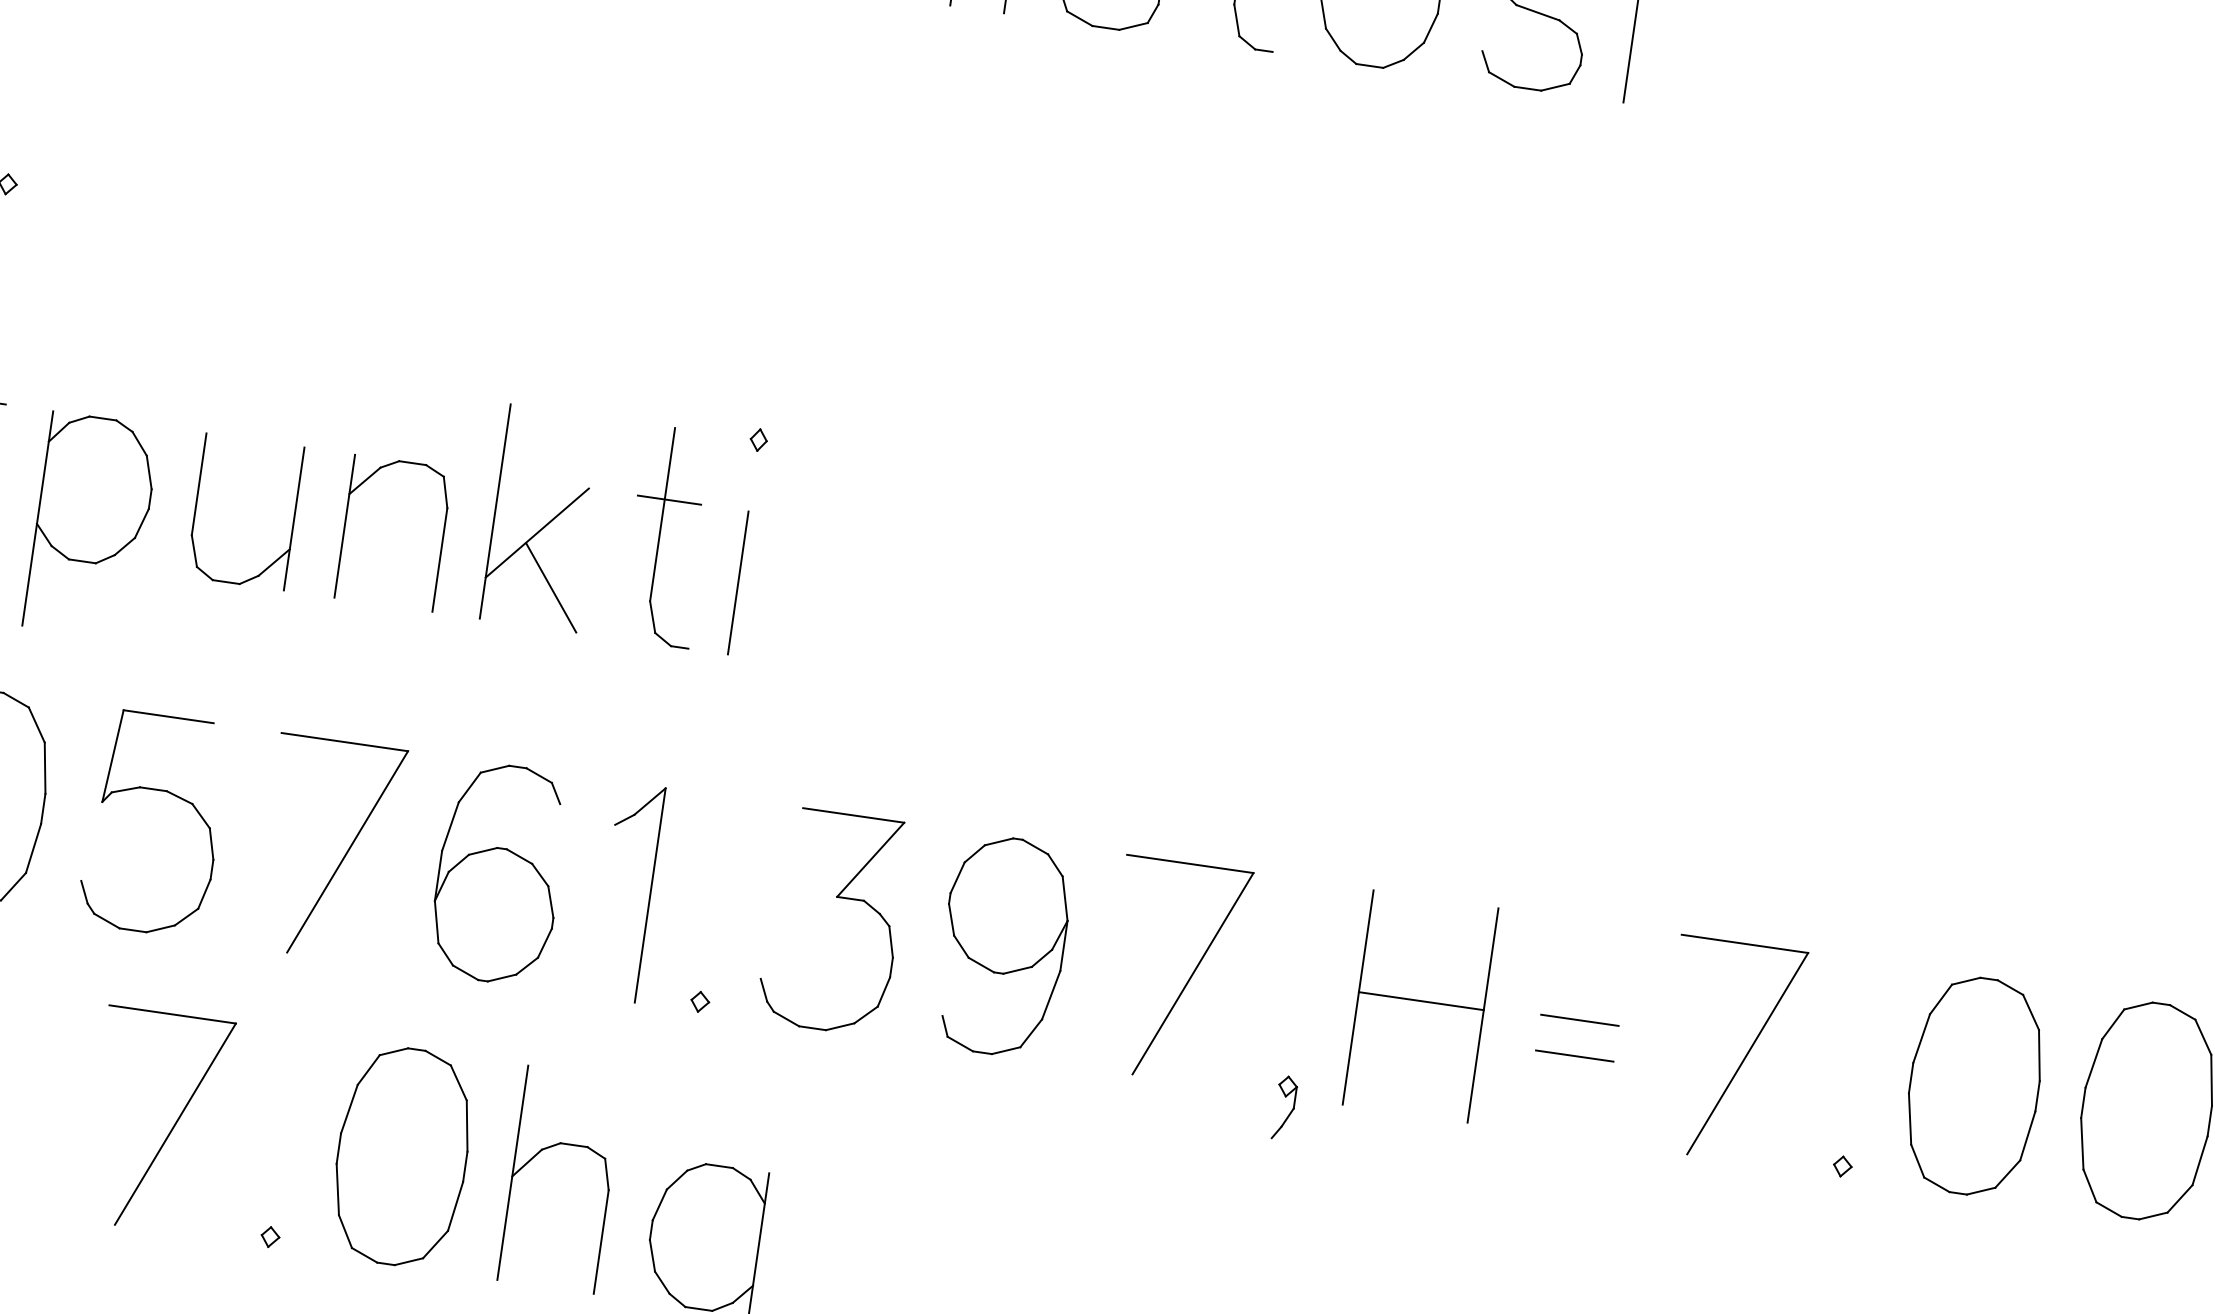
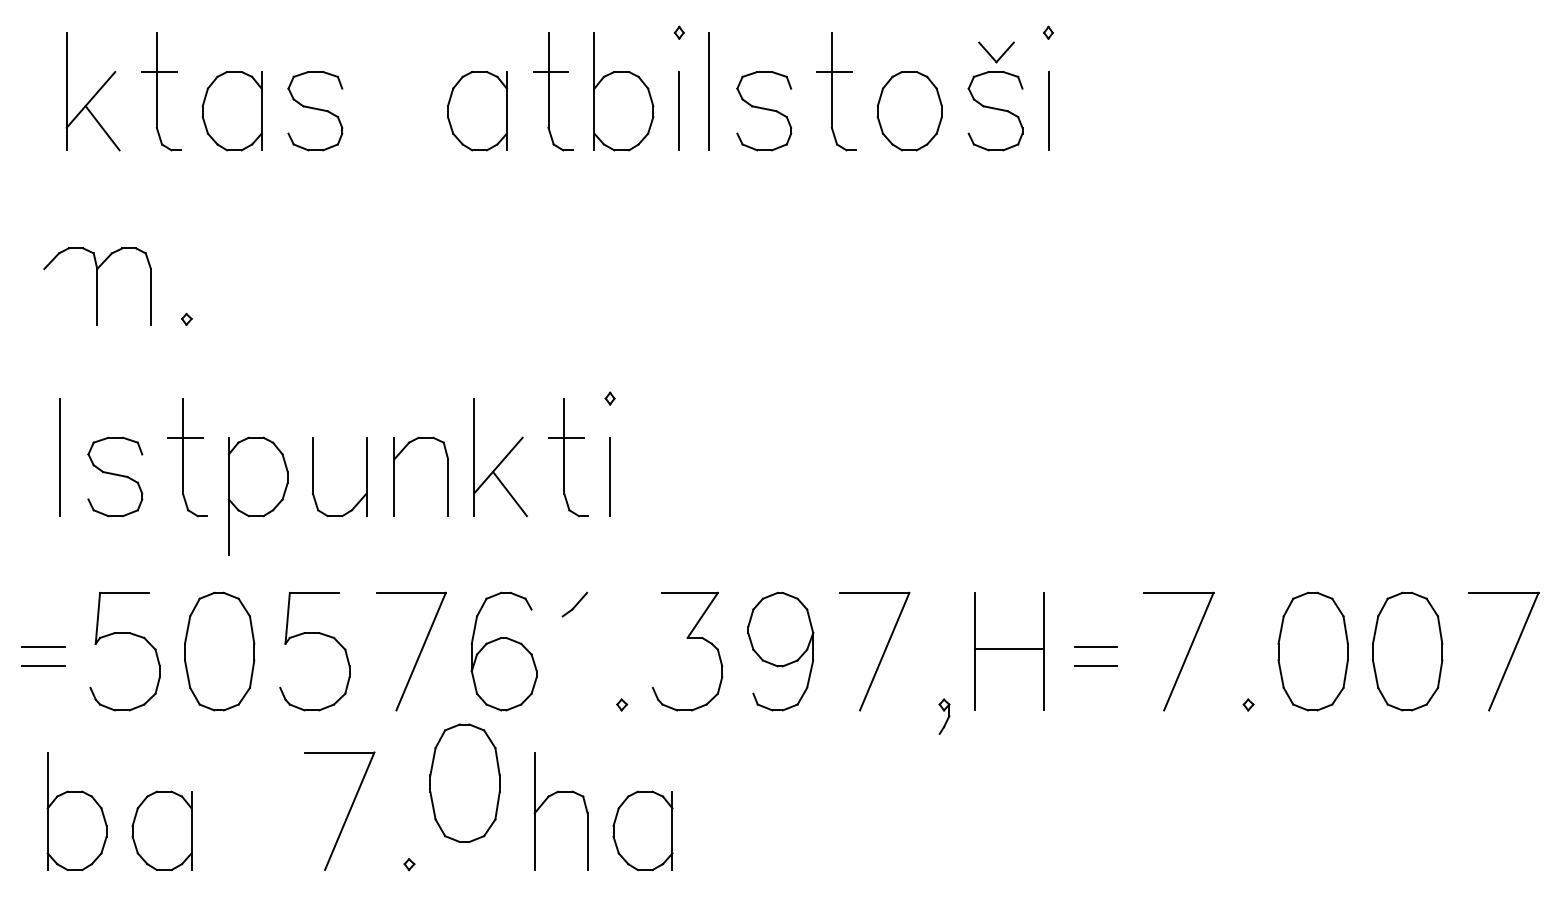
line: (651, 895) -> (587, 651), removed
part: (401, 1155) -> (464, 782), moved

